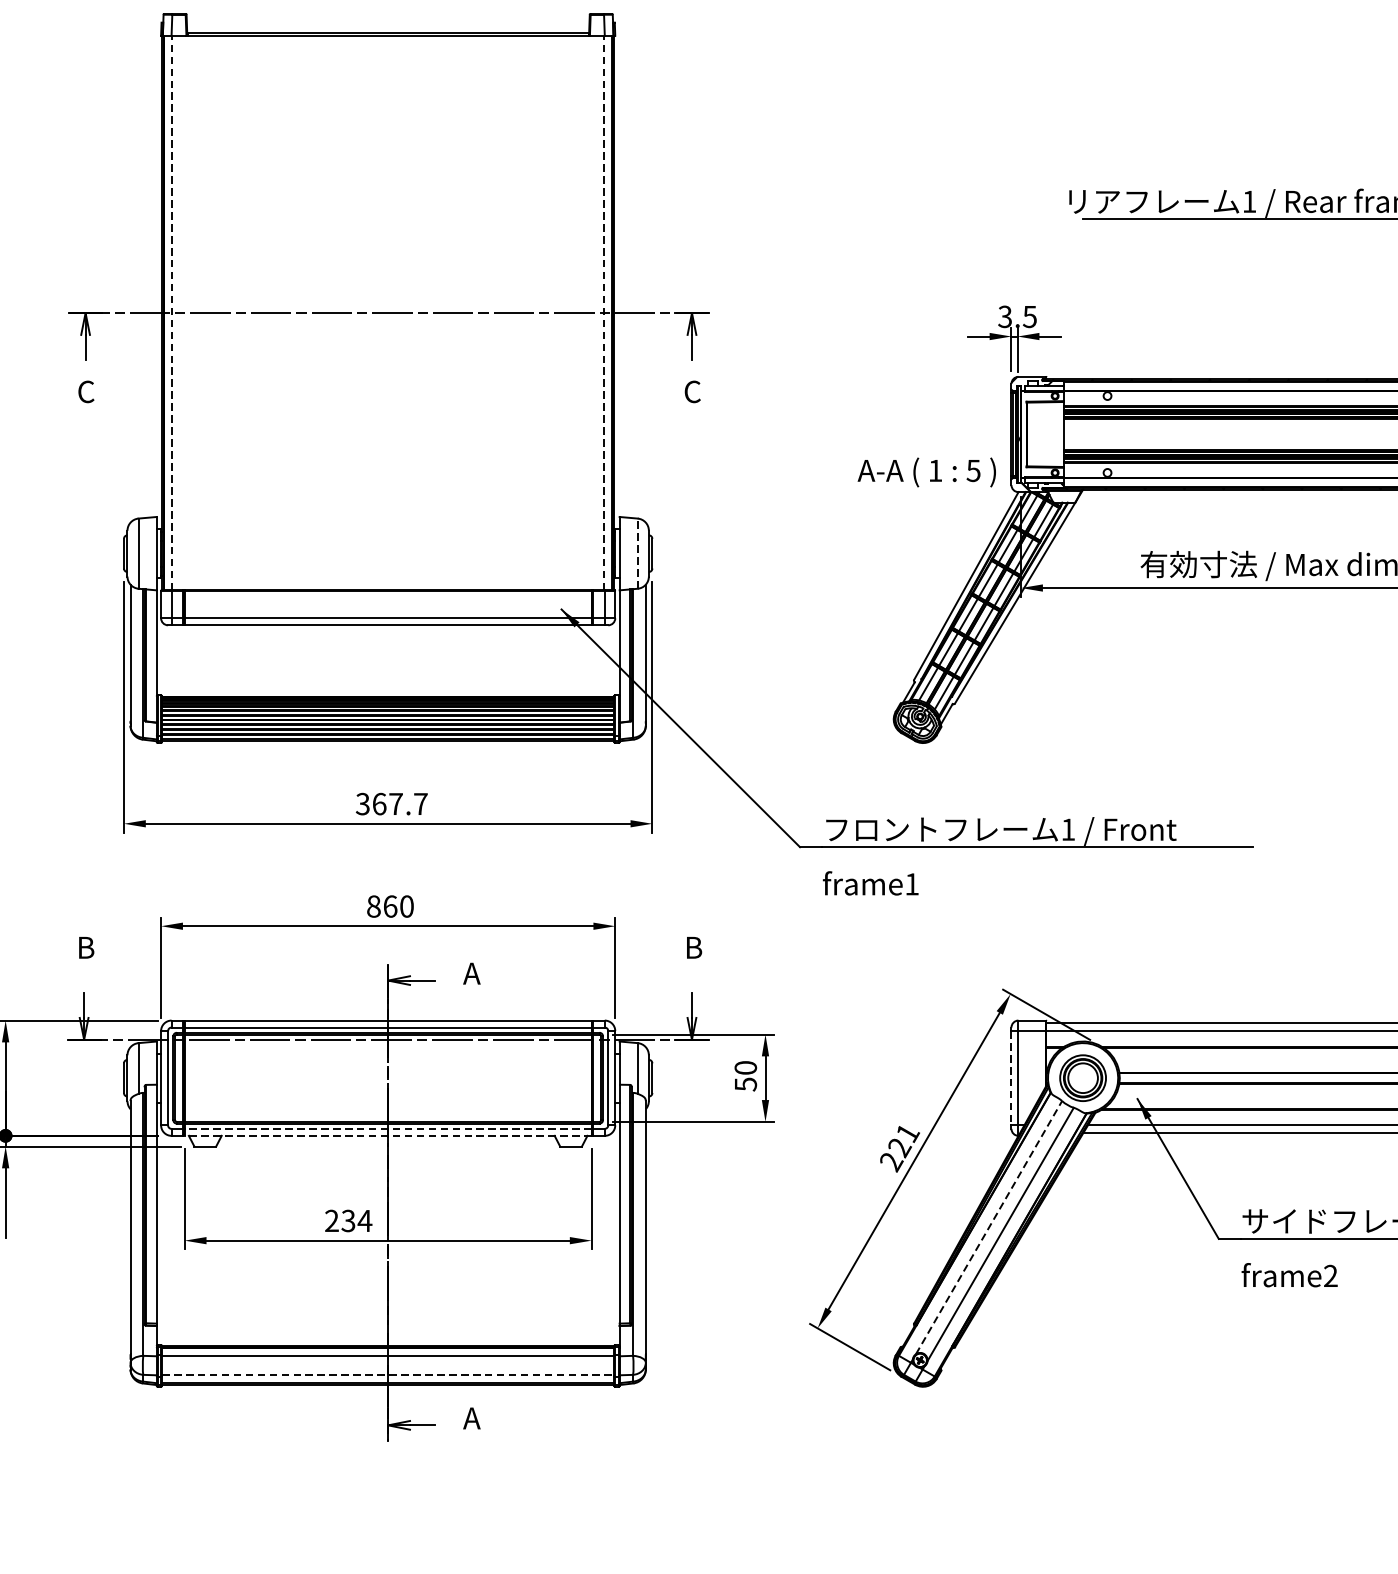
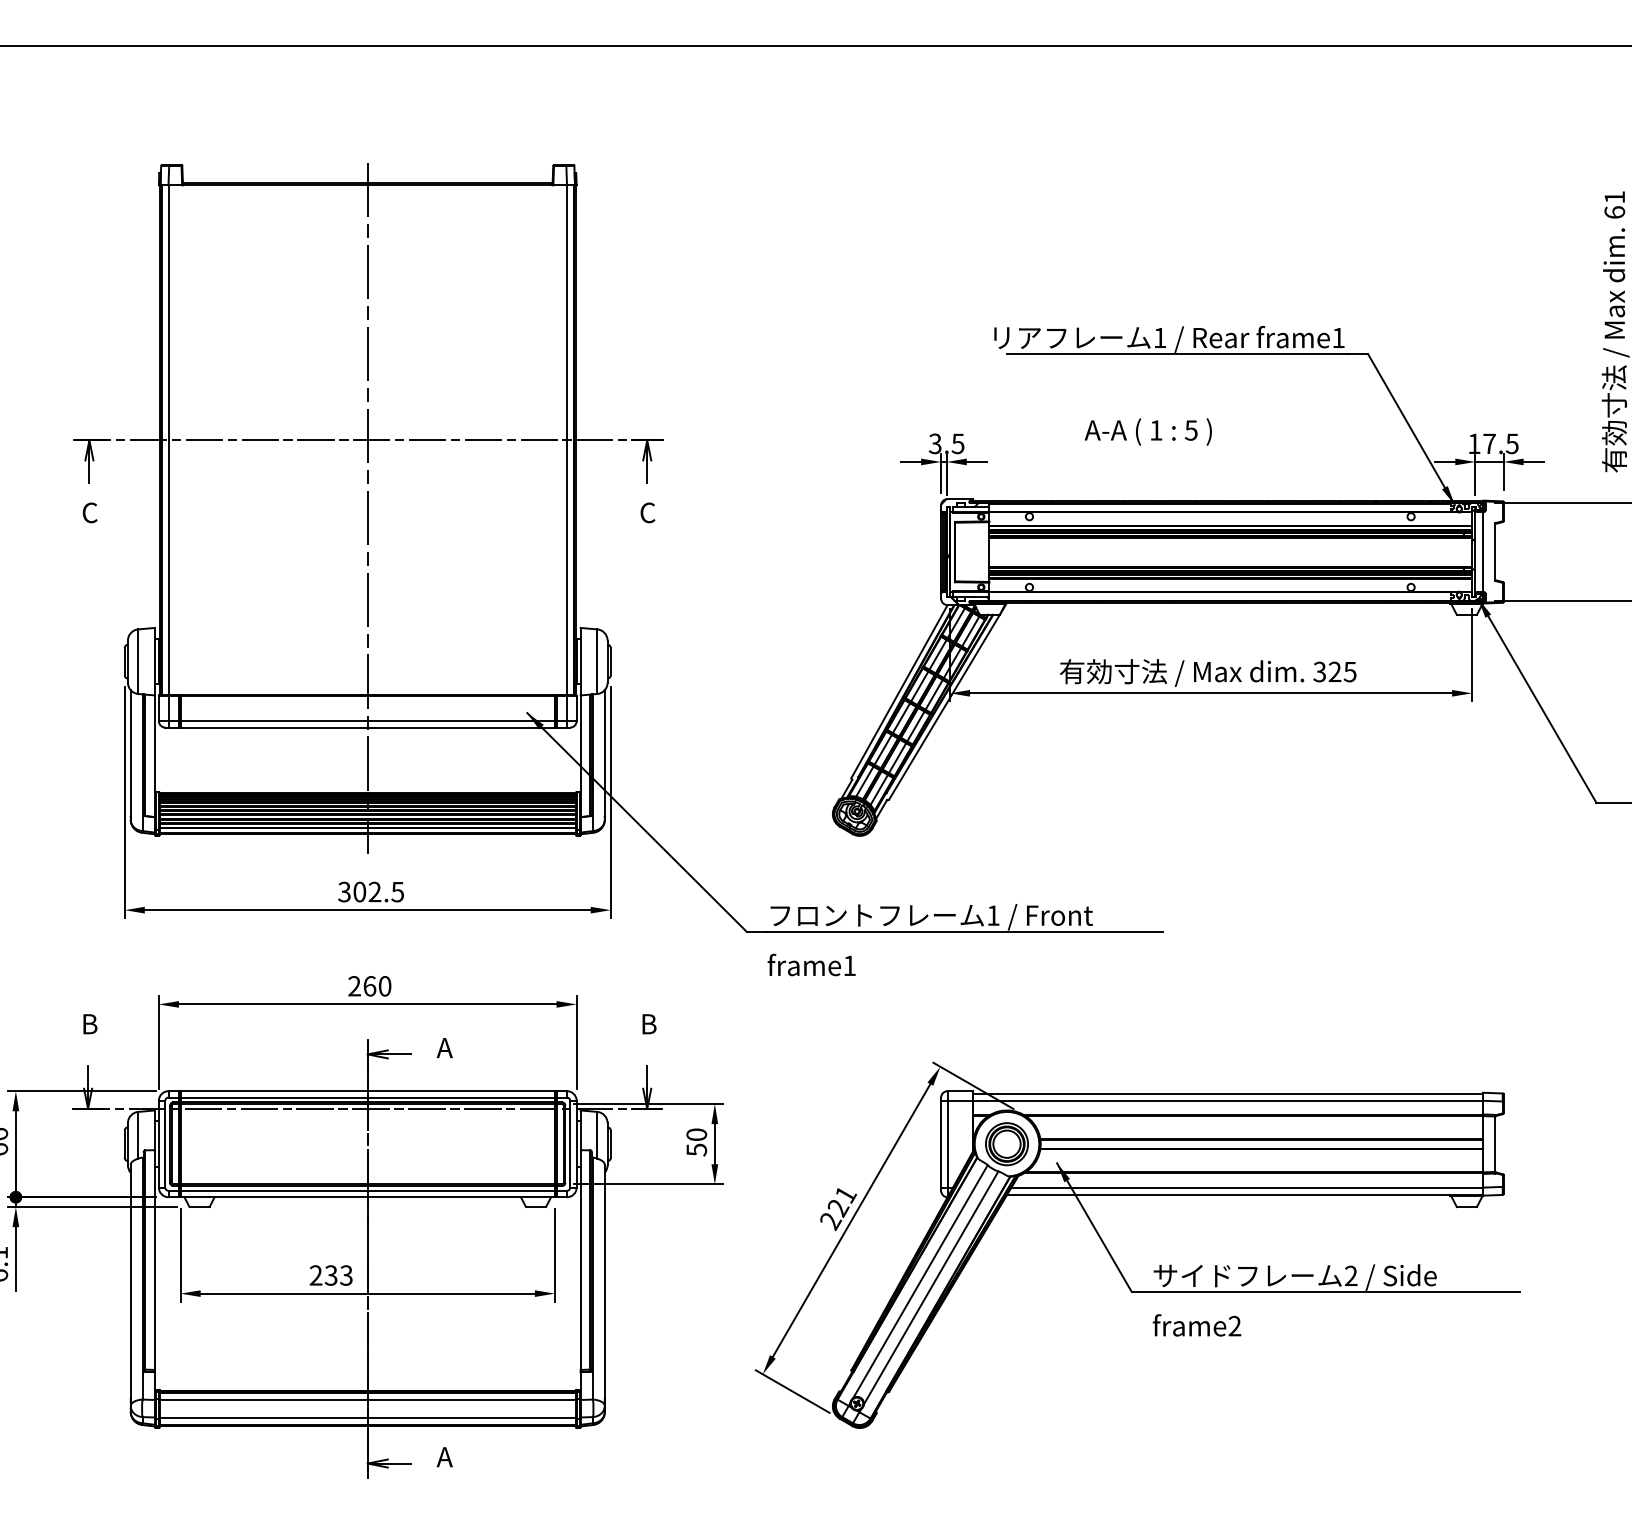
line: (171, 312) -> (168, 439), dashed -> solid
line: (604, 312) -> (566, 439), dashed -> solid
line: (387, 387) -> (367, 508), added
text: (925, 471) -> (1147, 431), moved
line: (637, 553) -> (597, 661), dashed -> solid
text: (399, 803) -> (378, 891), 367.7 -> 302.5
text: (373, 906) -> (354, 986), 860 -> 260
line: (1011, 1078) -> (941, 1144), dashed -> solid
line: (387, 1128) -> (367, 1190), dashed -> solid
line: (387, 1136) -> (367, 1197), dashed -> solid
text: (365, 1220) -> (346, 1275), 234 -> 233
line: (989, 1227) -> (920, 1281), dashed -> solid
line: (388, 1375) -> (368, 1417), dashed -> solid

